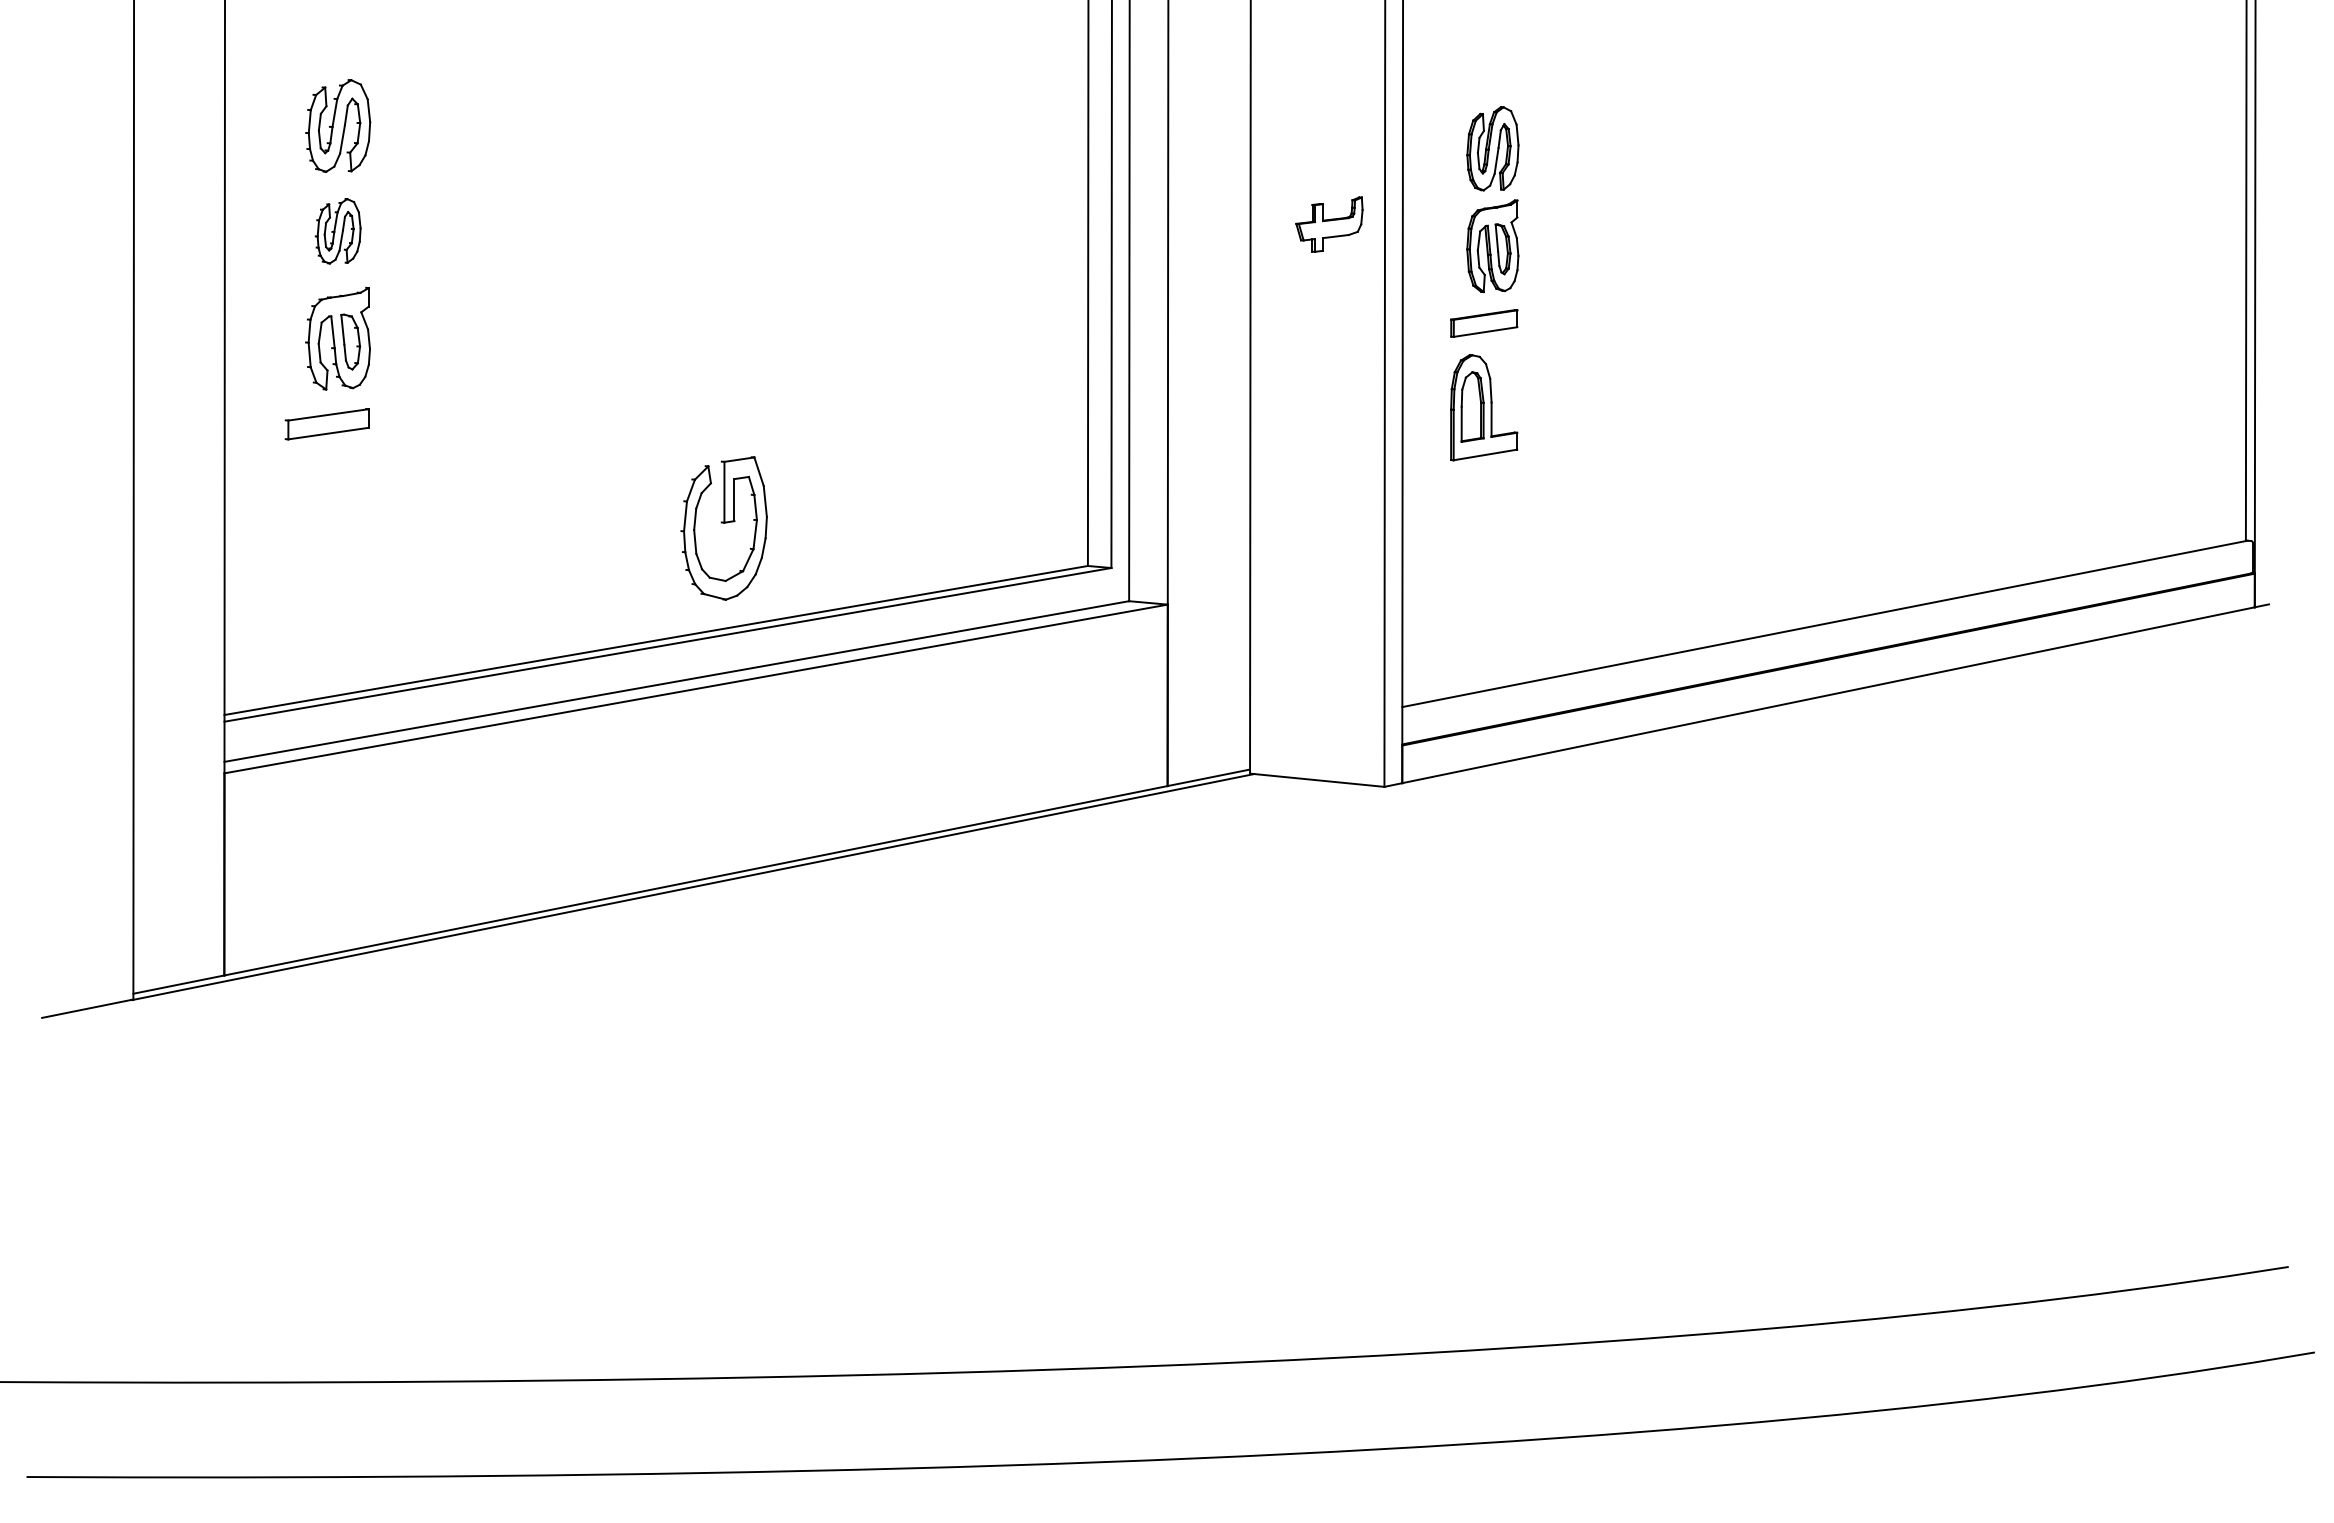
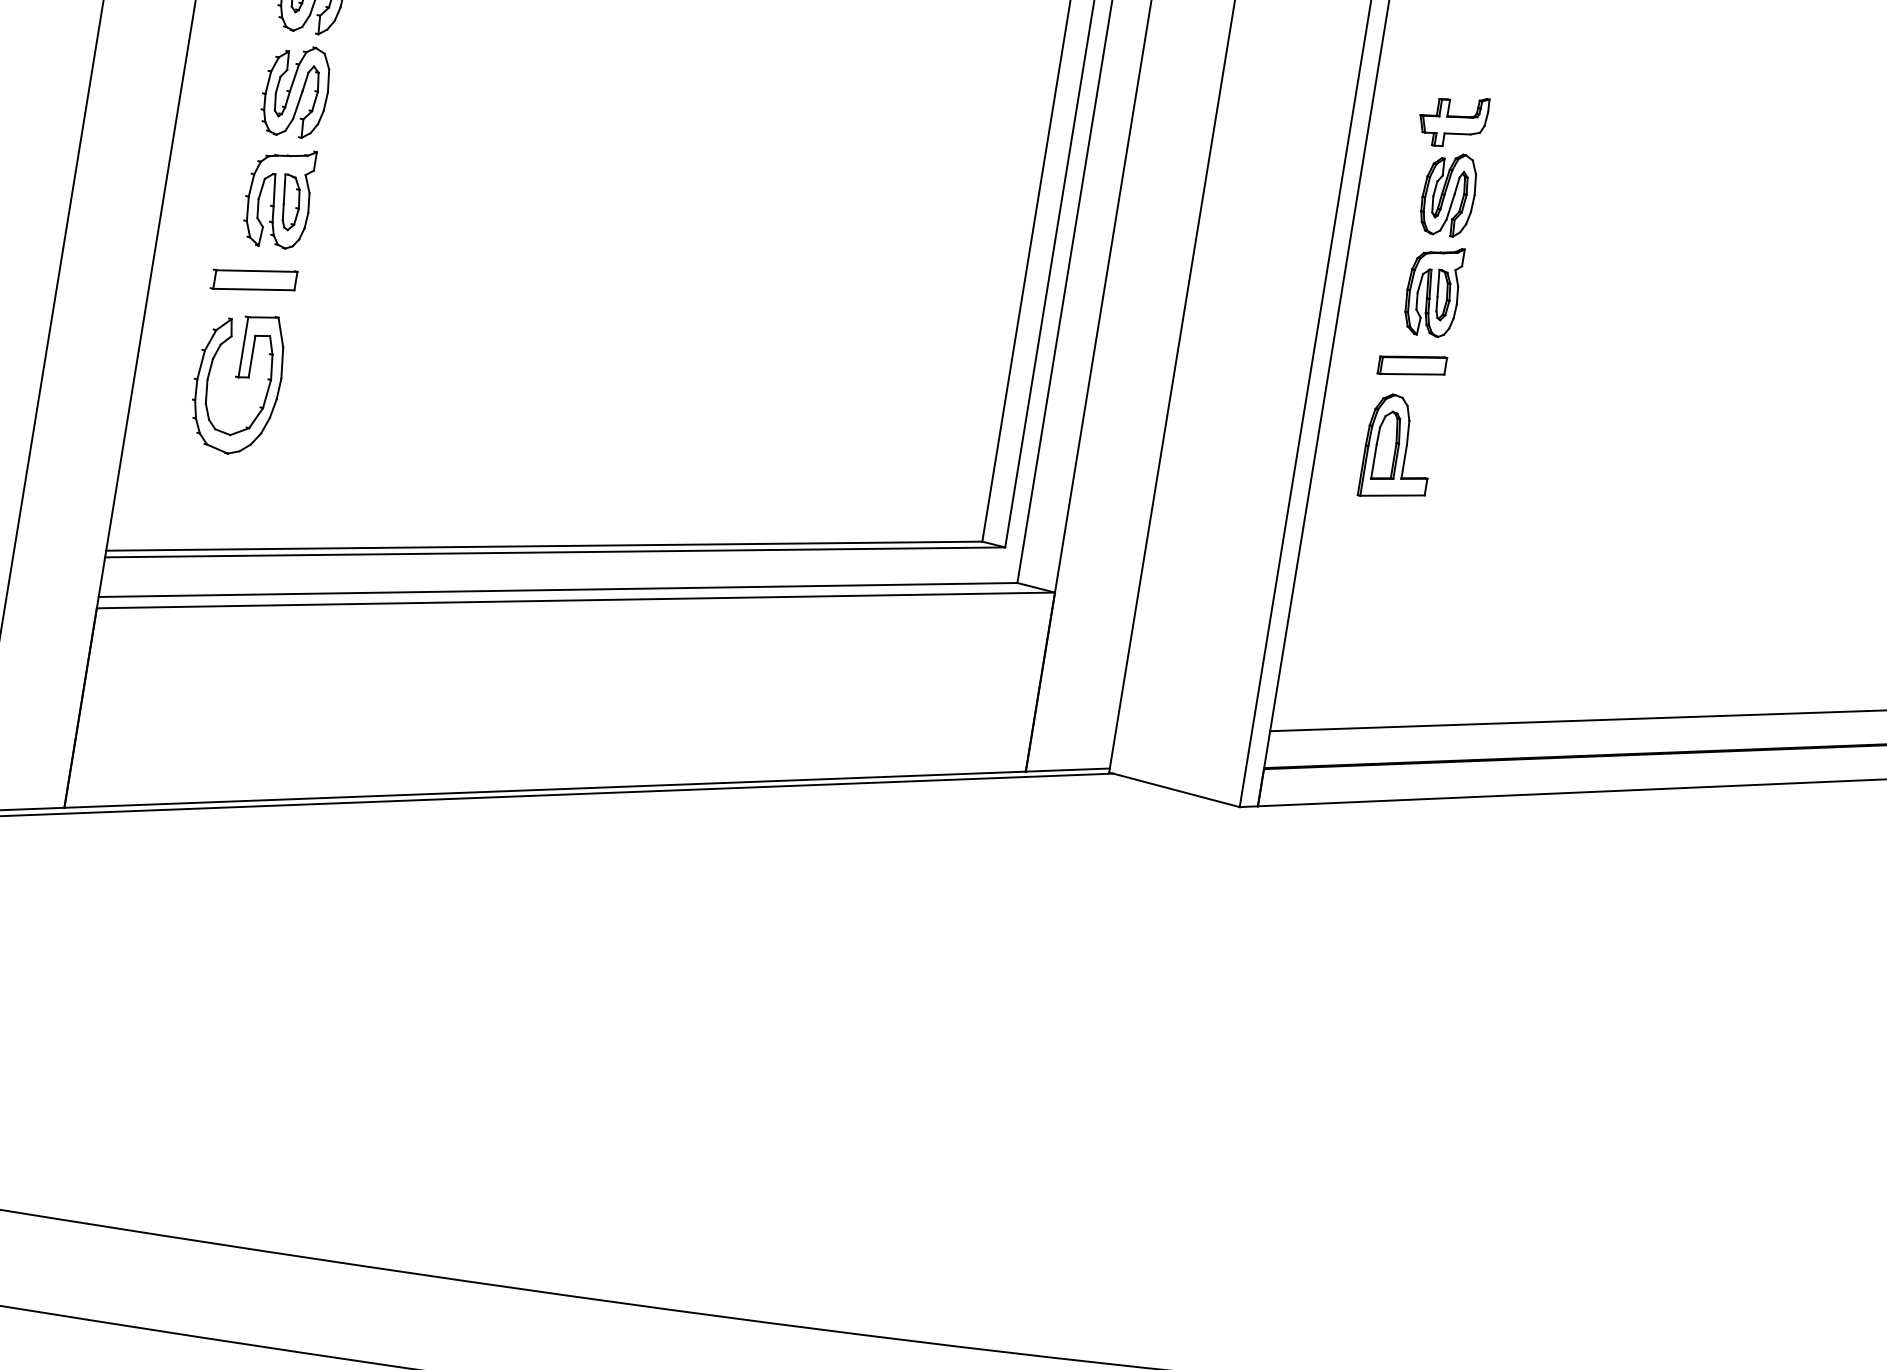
part: (1329, 224) -> (1453, 121), moved
part: (338, 231) -> (296, 91), size x1.43
part: (723, 528) -> (236, 382), moved

